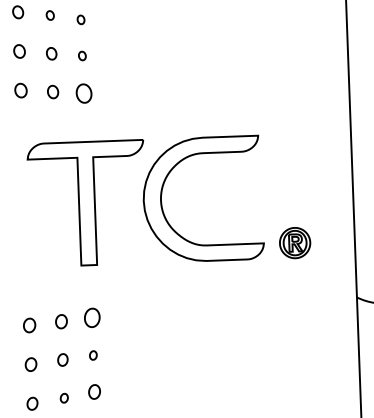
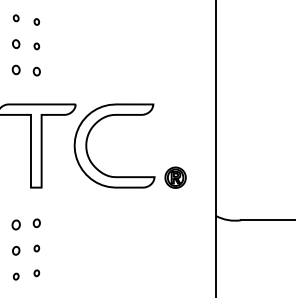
part: (83, 93) -> (36, 71), size x0.62
part: (91, 318) -> (36, 223), size x0.62
part: (94, 392) -> (36, 273), size x0.62

